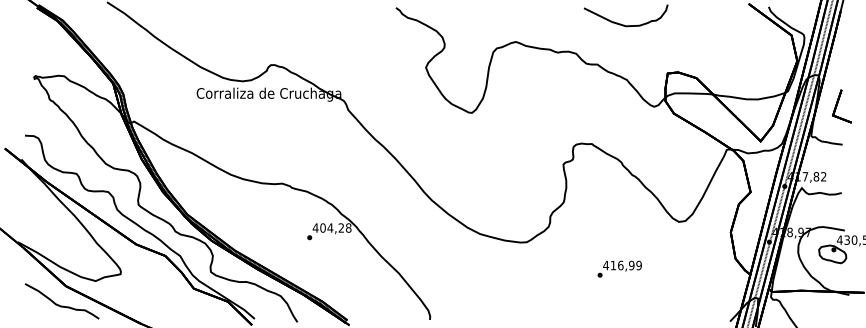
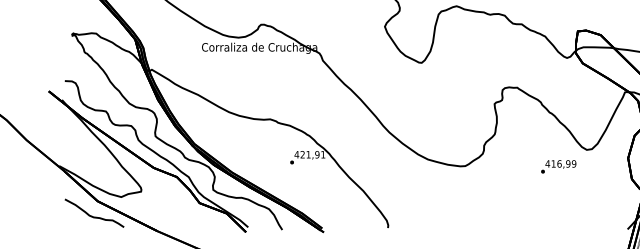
text: (335, 227) -> (312, 154), 404,28 -> 421,91
text: (619, 268) -> (558, 166), moved

